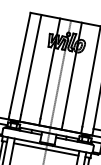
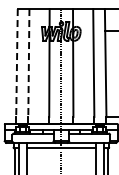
line: (19, 63) -> (16, 63), solid -> dashed
line: (30, 65) -> (28, 63), solid -> dashed

